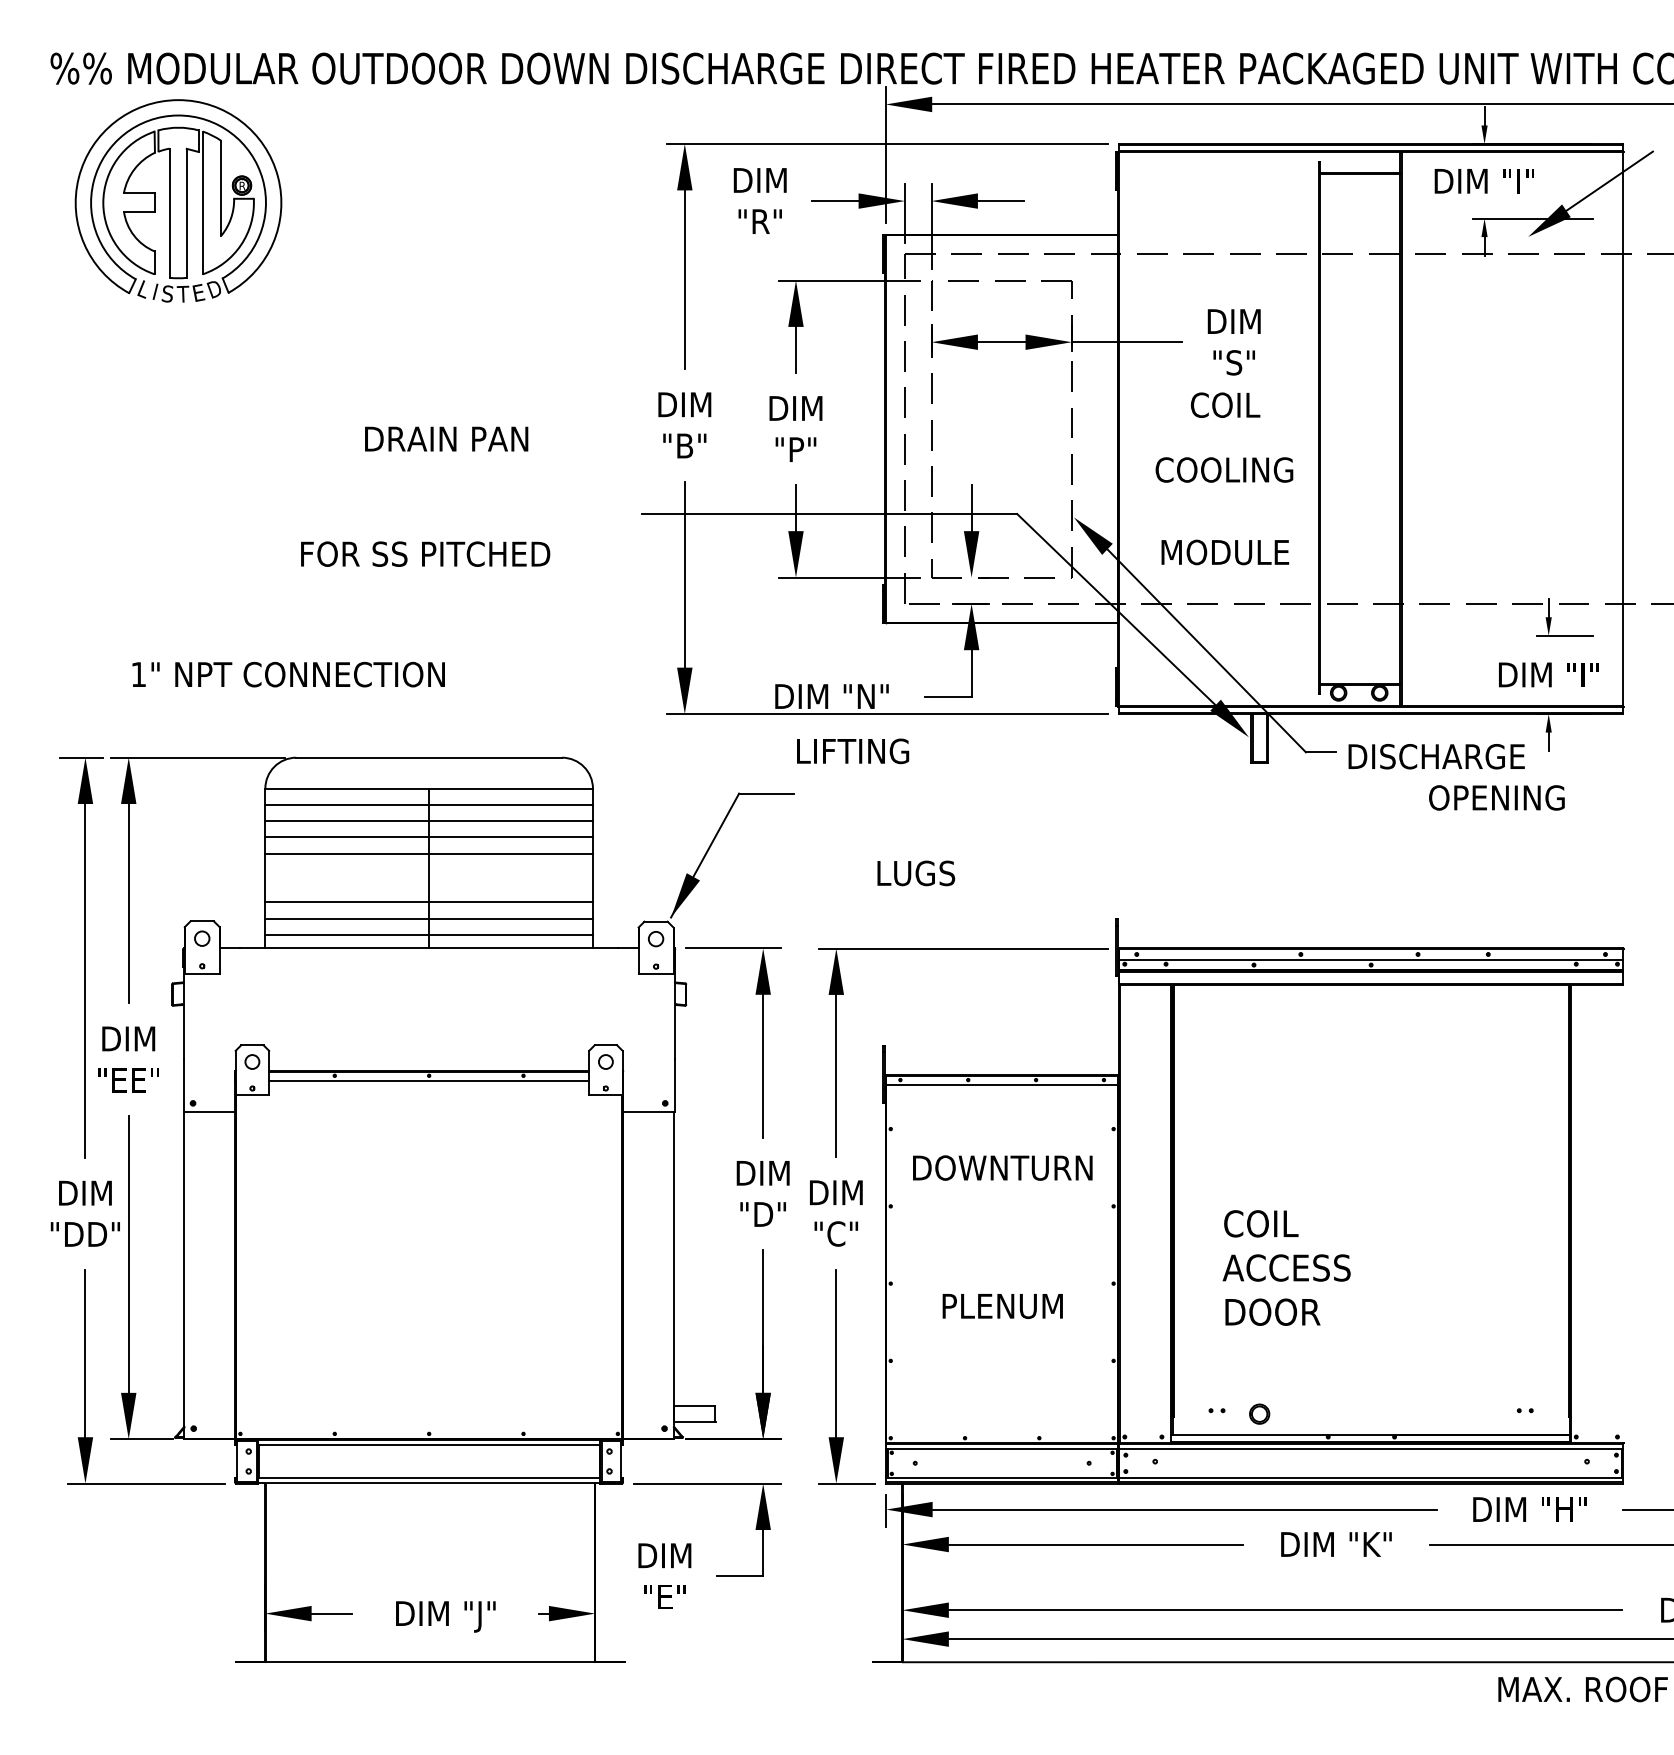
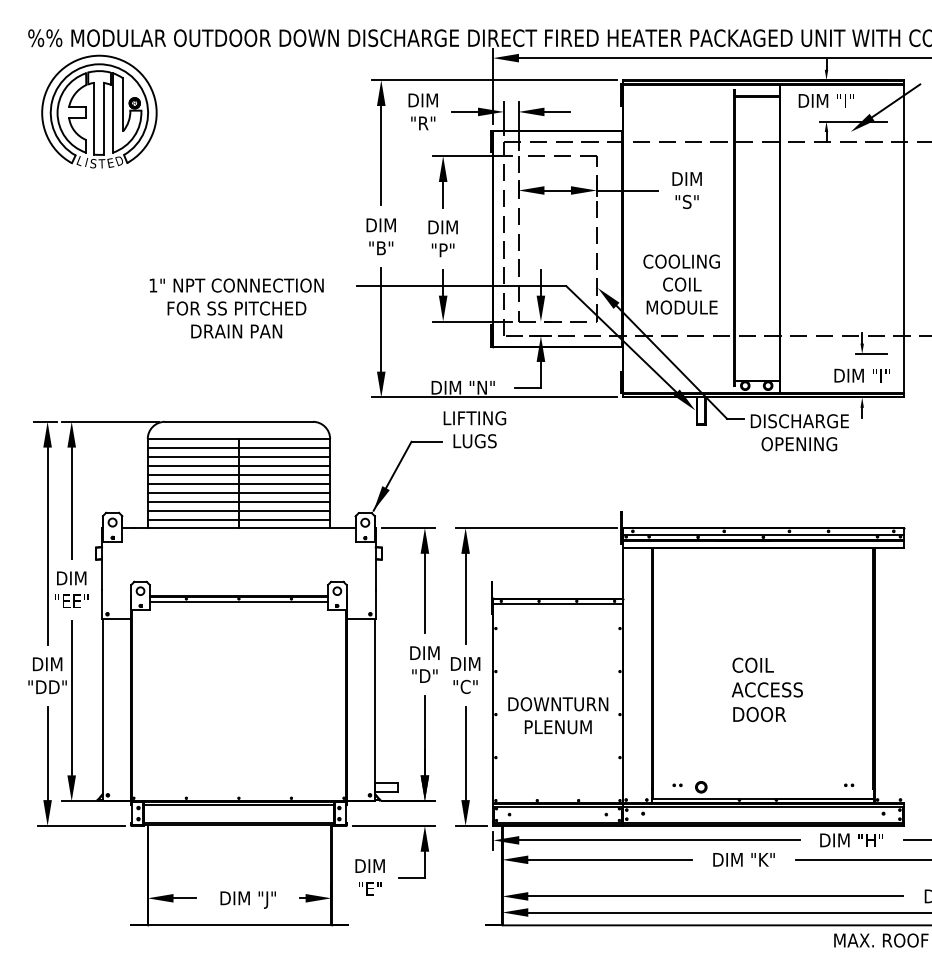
text: (1225, 405) -> (682, 284), moved
text: (446, 439) -> (236, 331), moved
text: (288, 674) -> (236, 285), moved
text: (1497, 798) -> (799, 444), moved
line: (428, 870) -> (238, 484), added
text: (915, 873) -> (474, 441), moved
line: (428, 886) -> (238, 493), added
text: (1003, 1168) -> (558, 704), moved
text: (1286, 1267) -> (767, 689), moved

